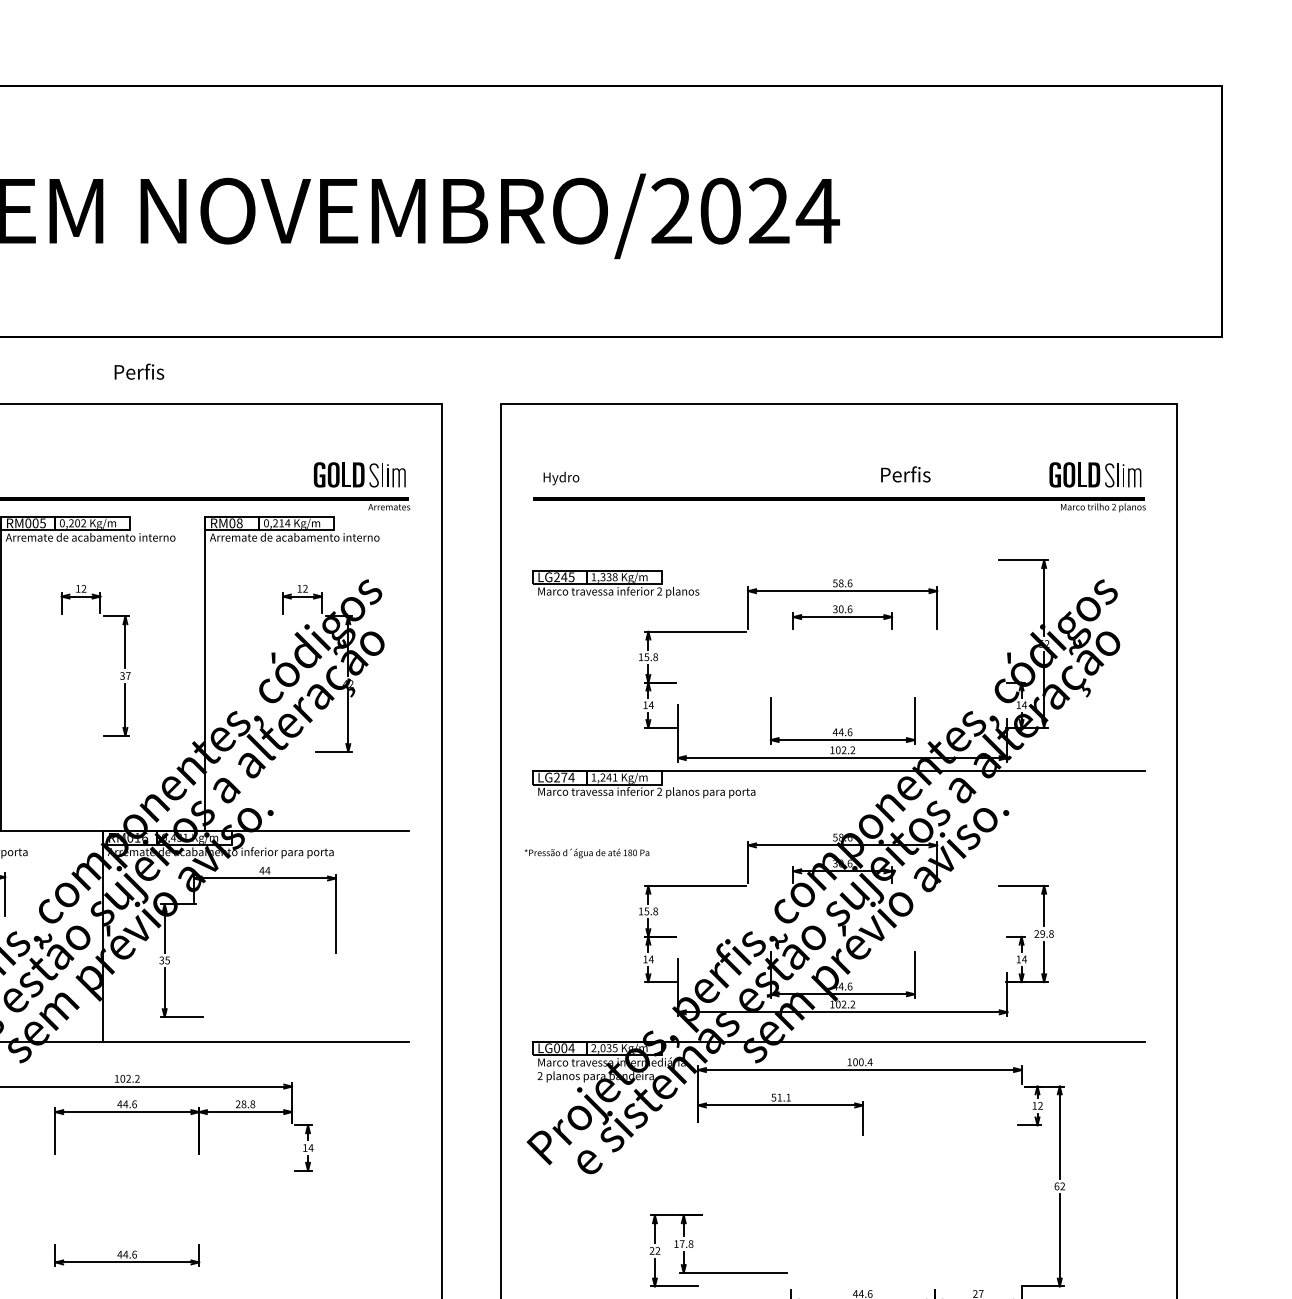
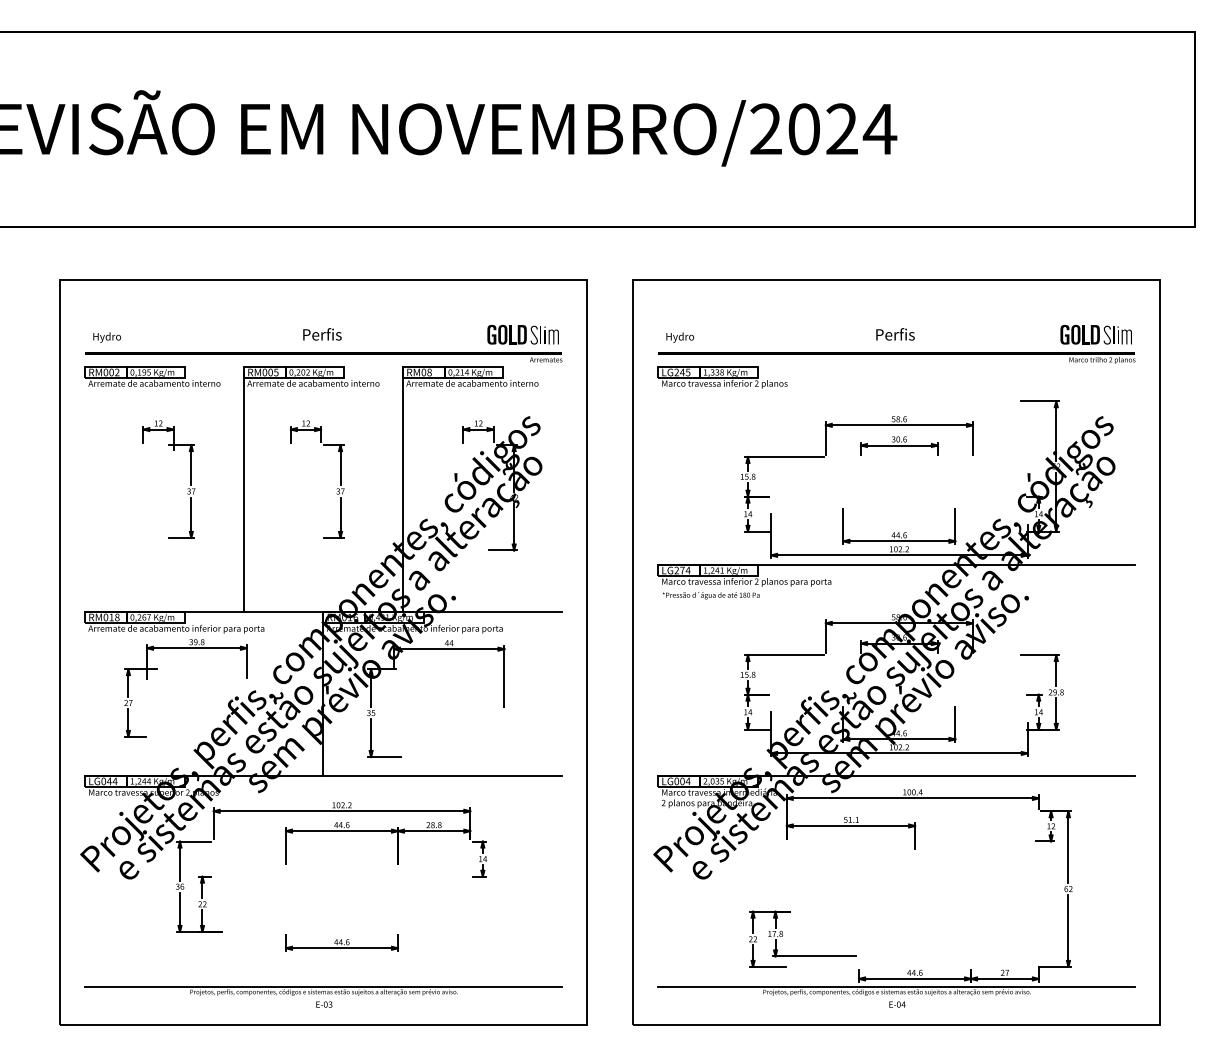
text: (139, 371) -> (322, 334), moved
text: (905, 474) -> (895, 334), moved
part: (615, 583) -> (722, 377), moved
text: (586, 853) -> (710, 595), moved

